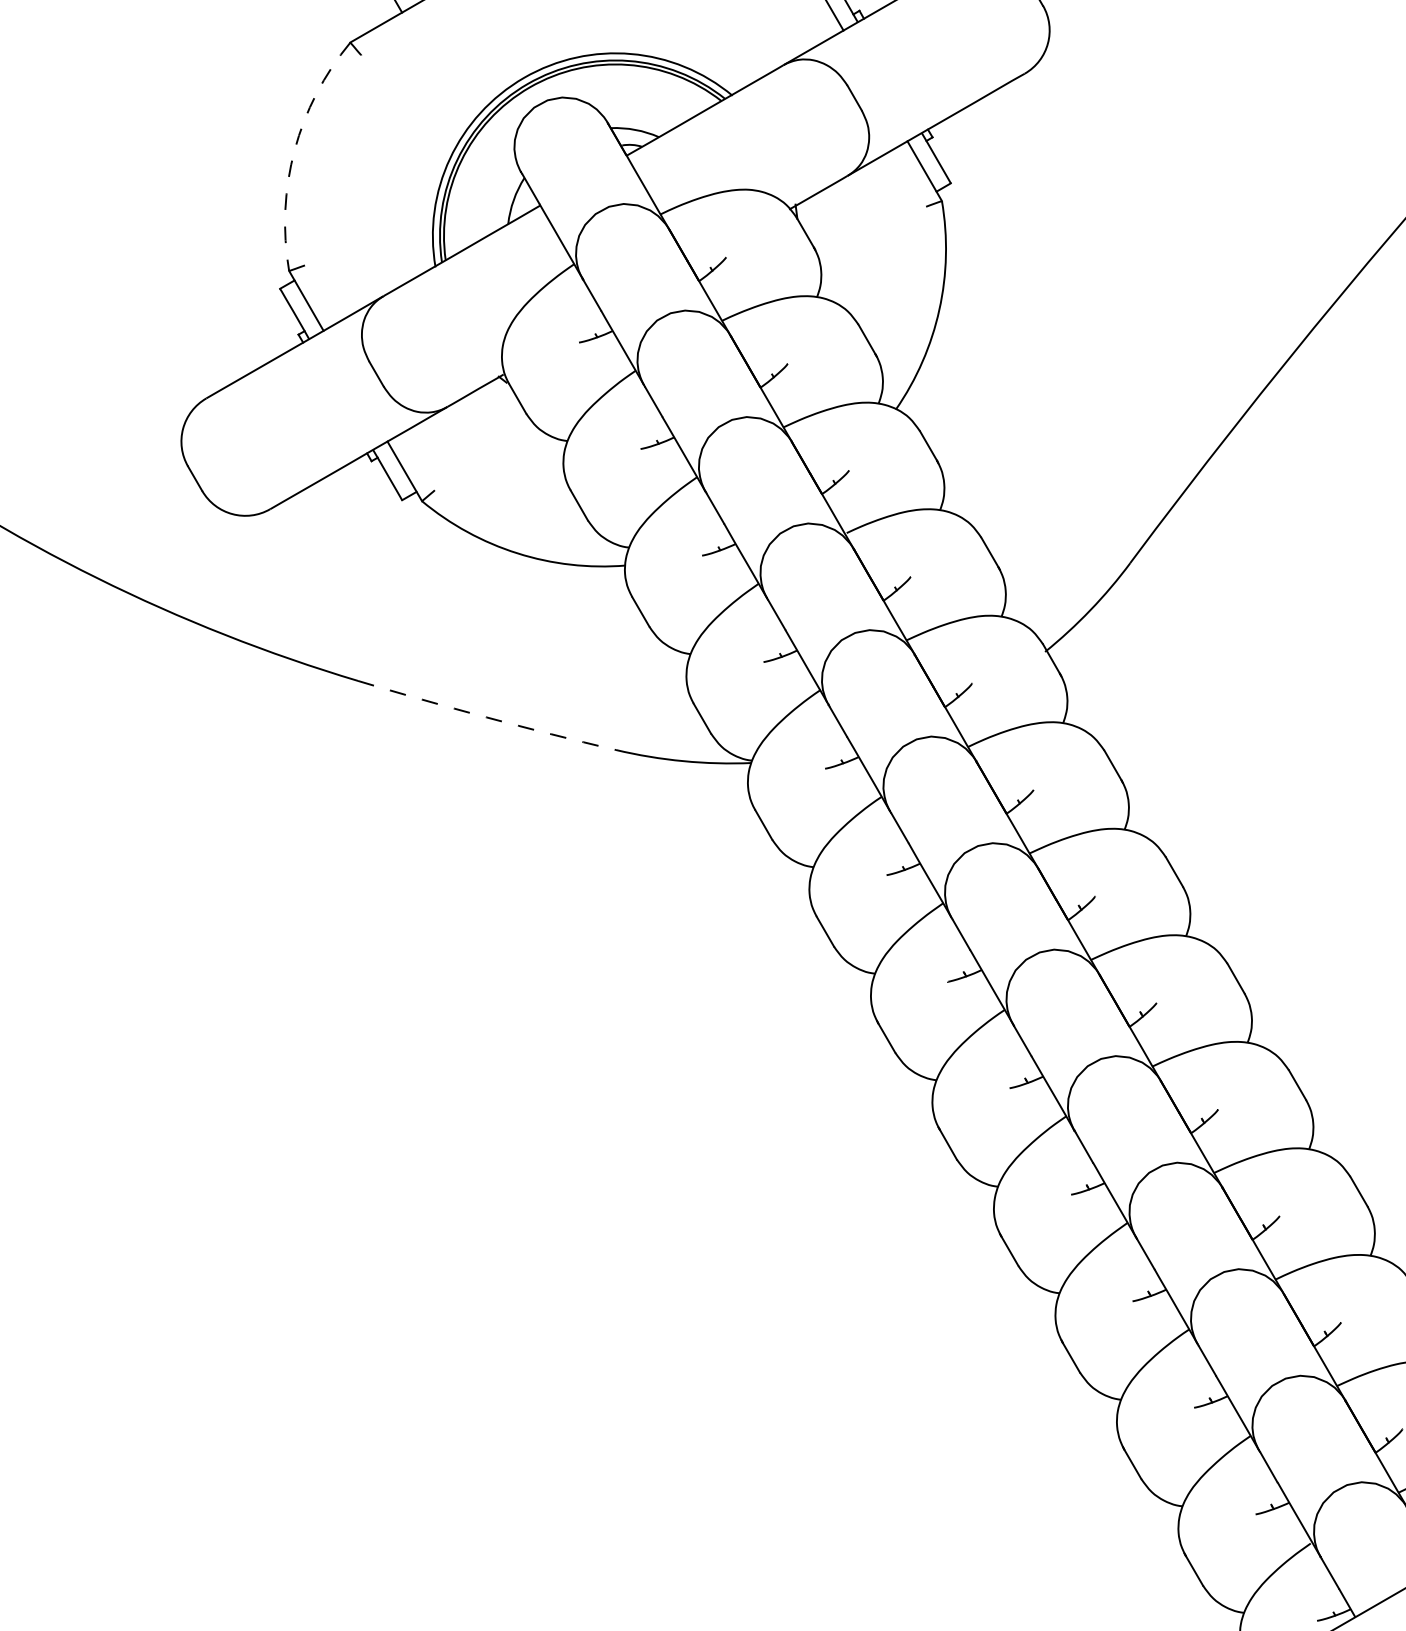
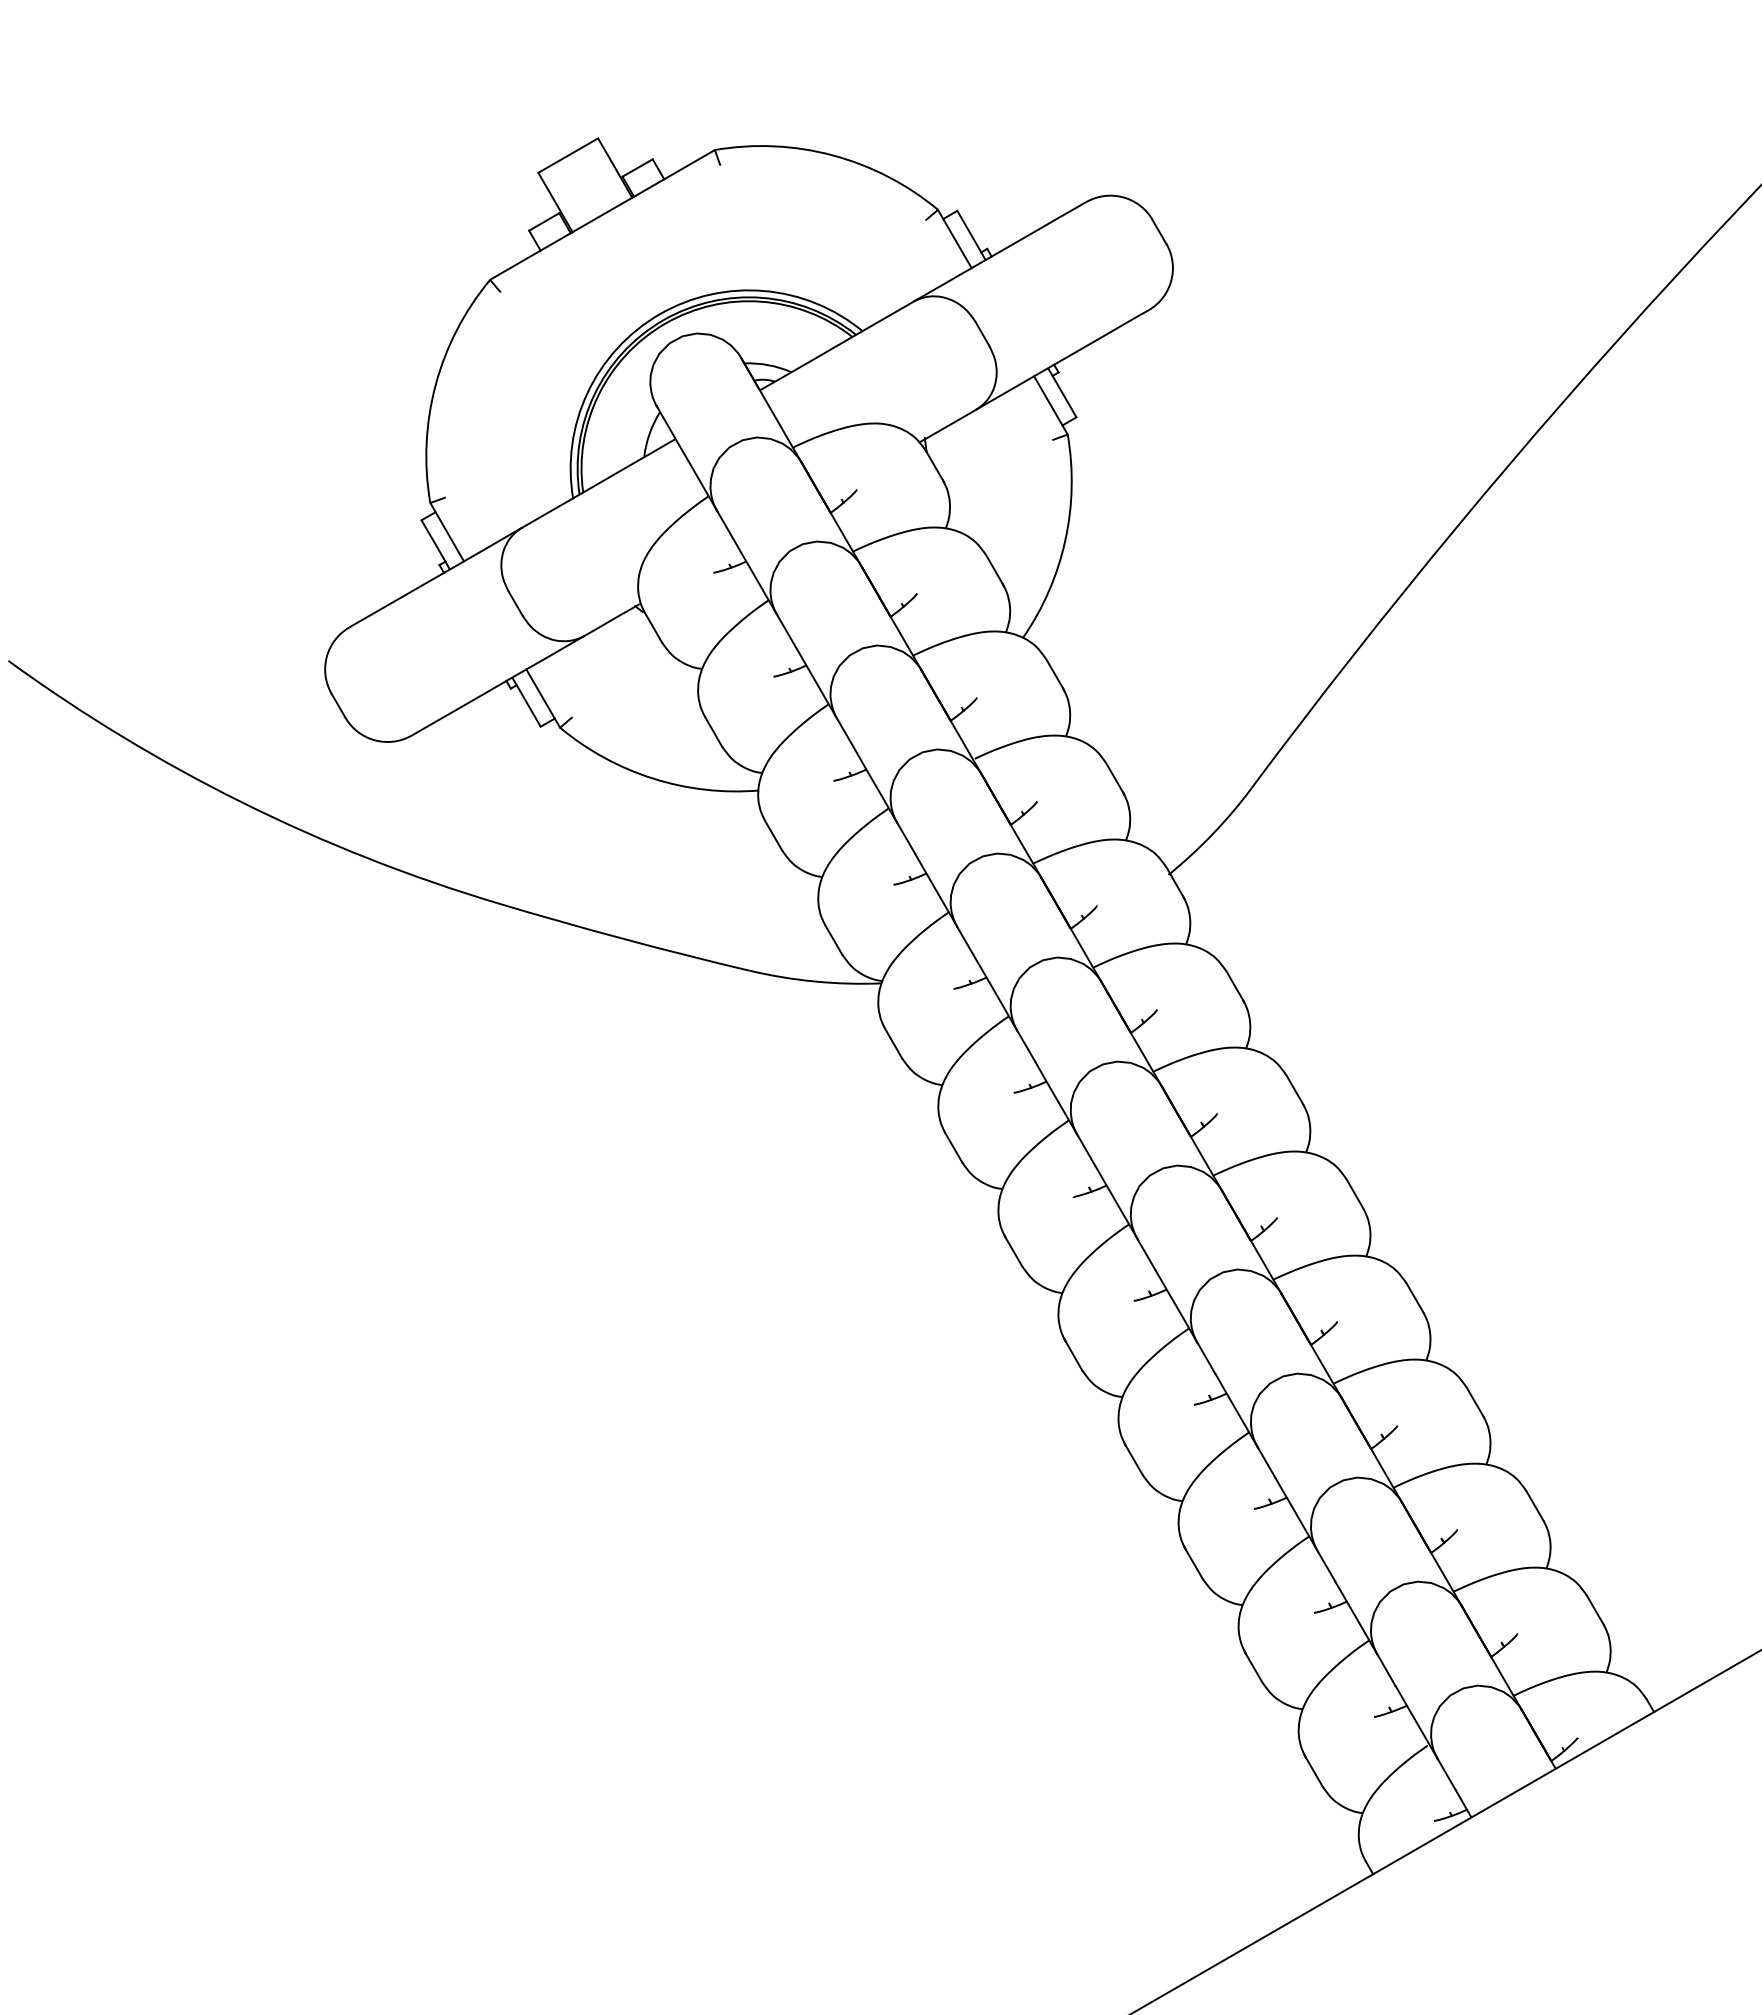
arc: (294, 149) -> (435, 384), dashed -> solid
arc: (486, 717) -> (623, 938), dashed -> solid

